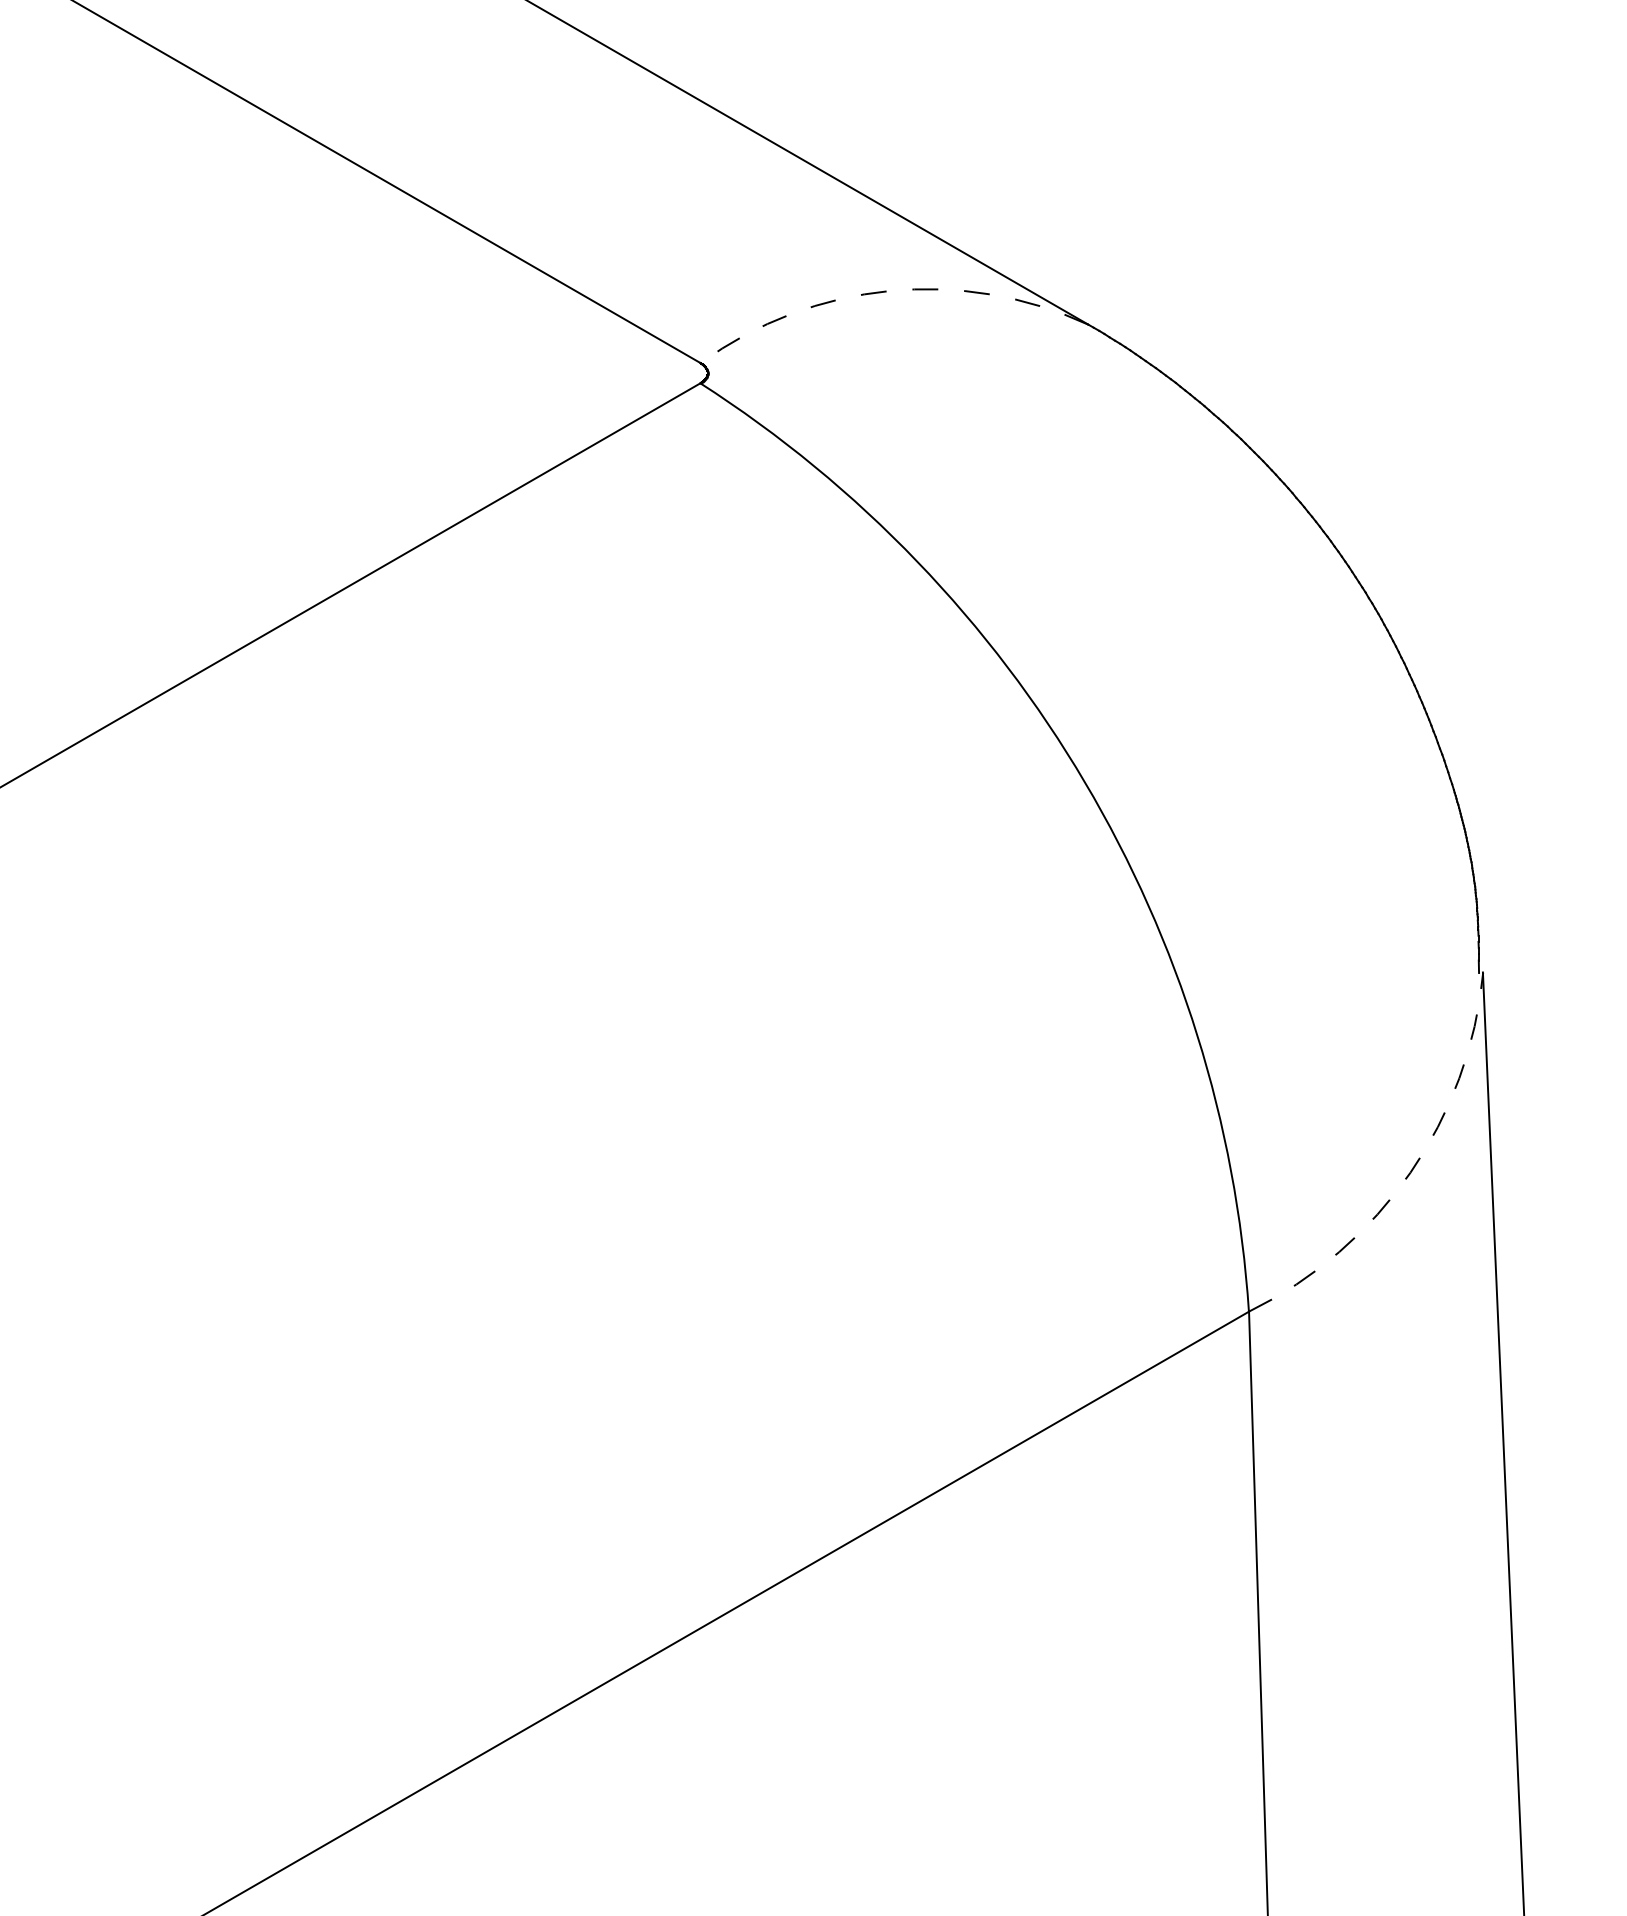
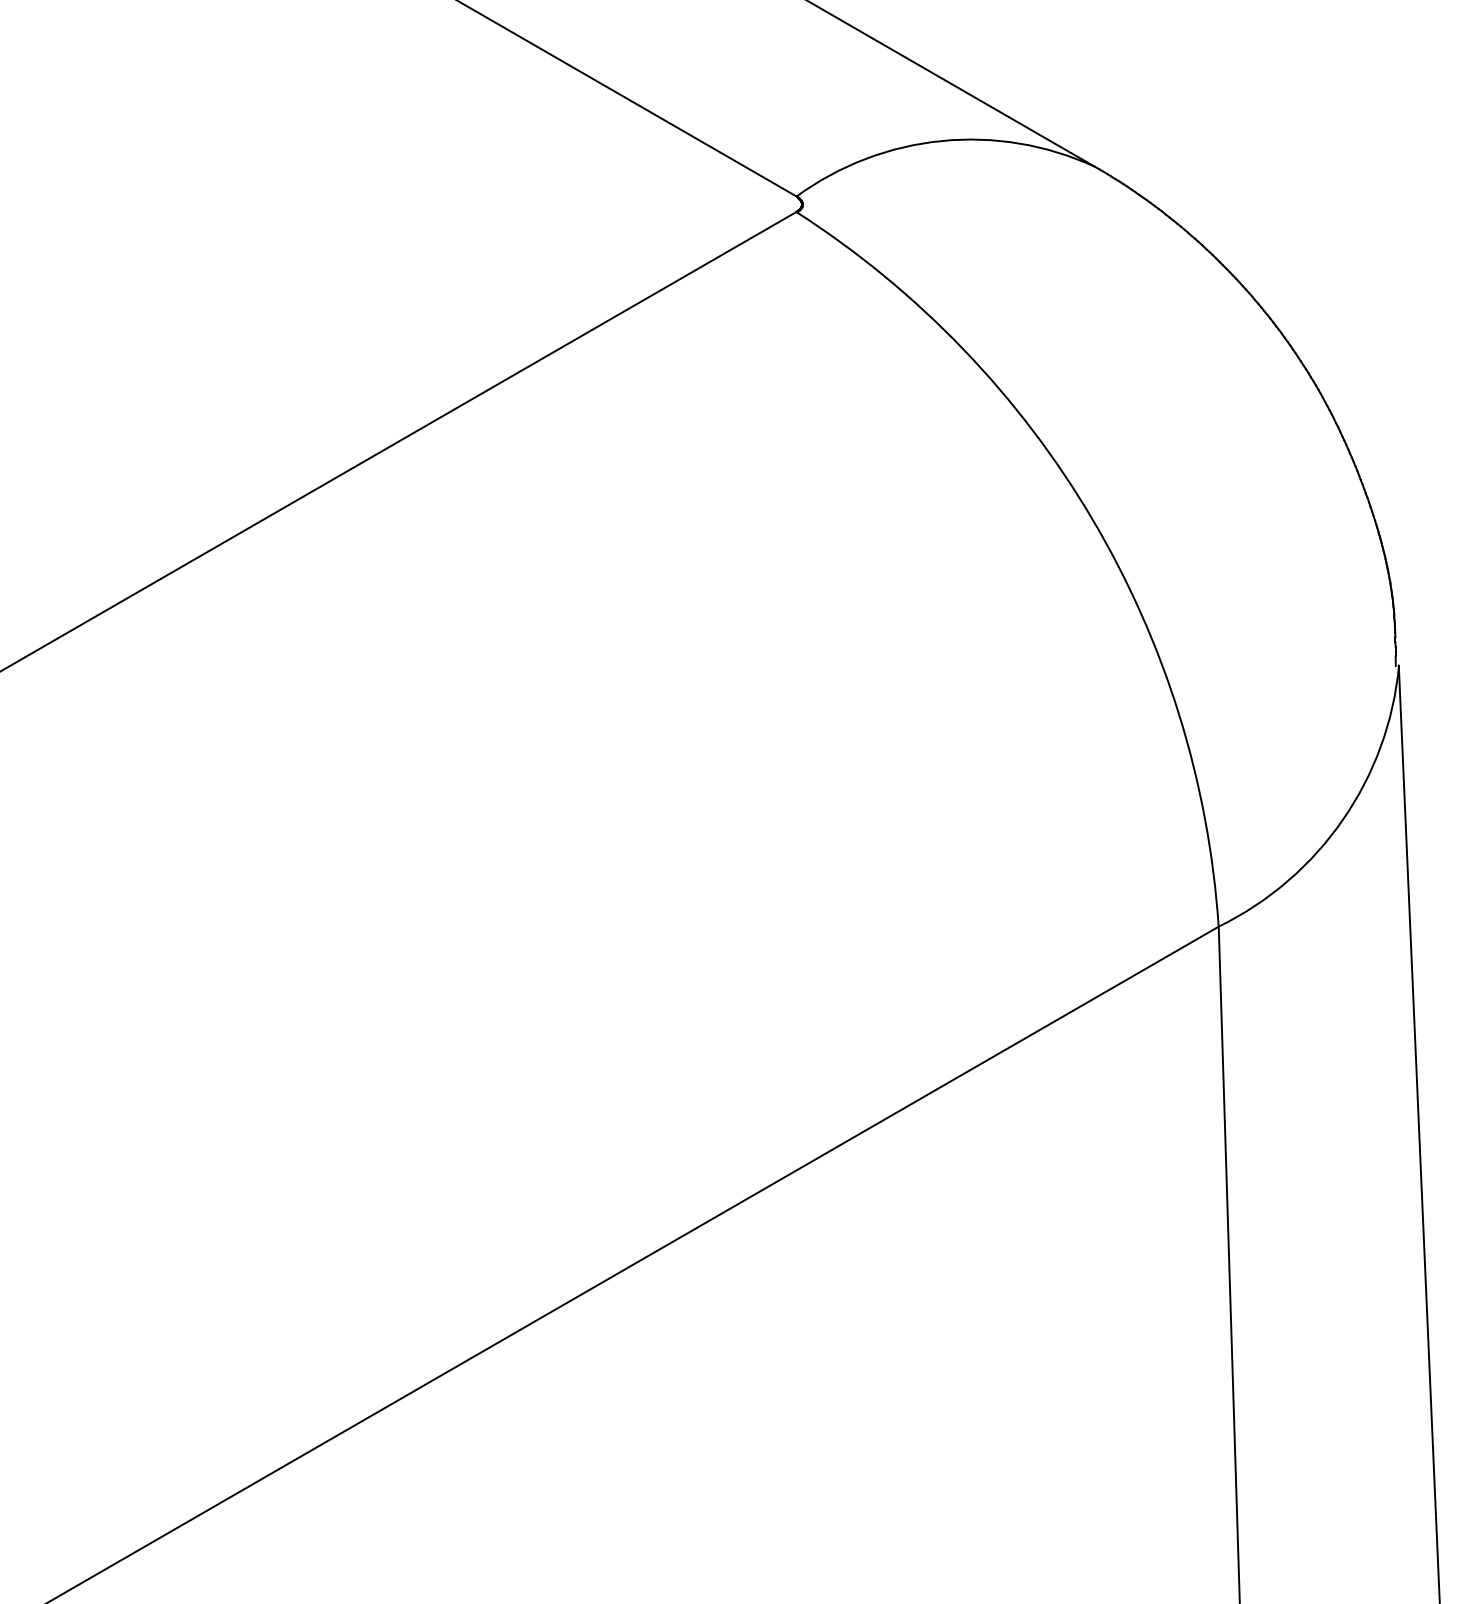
arc: (888, 291) -> (941, 141), dashed -> solid
arc: (1409, 1172) -> (1342, 819), dashed -> solid

